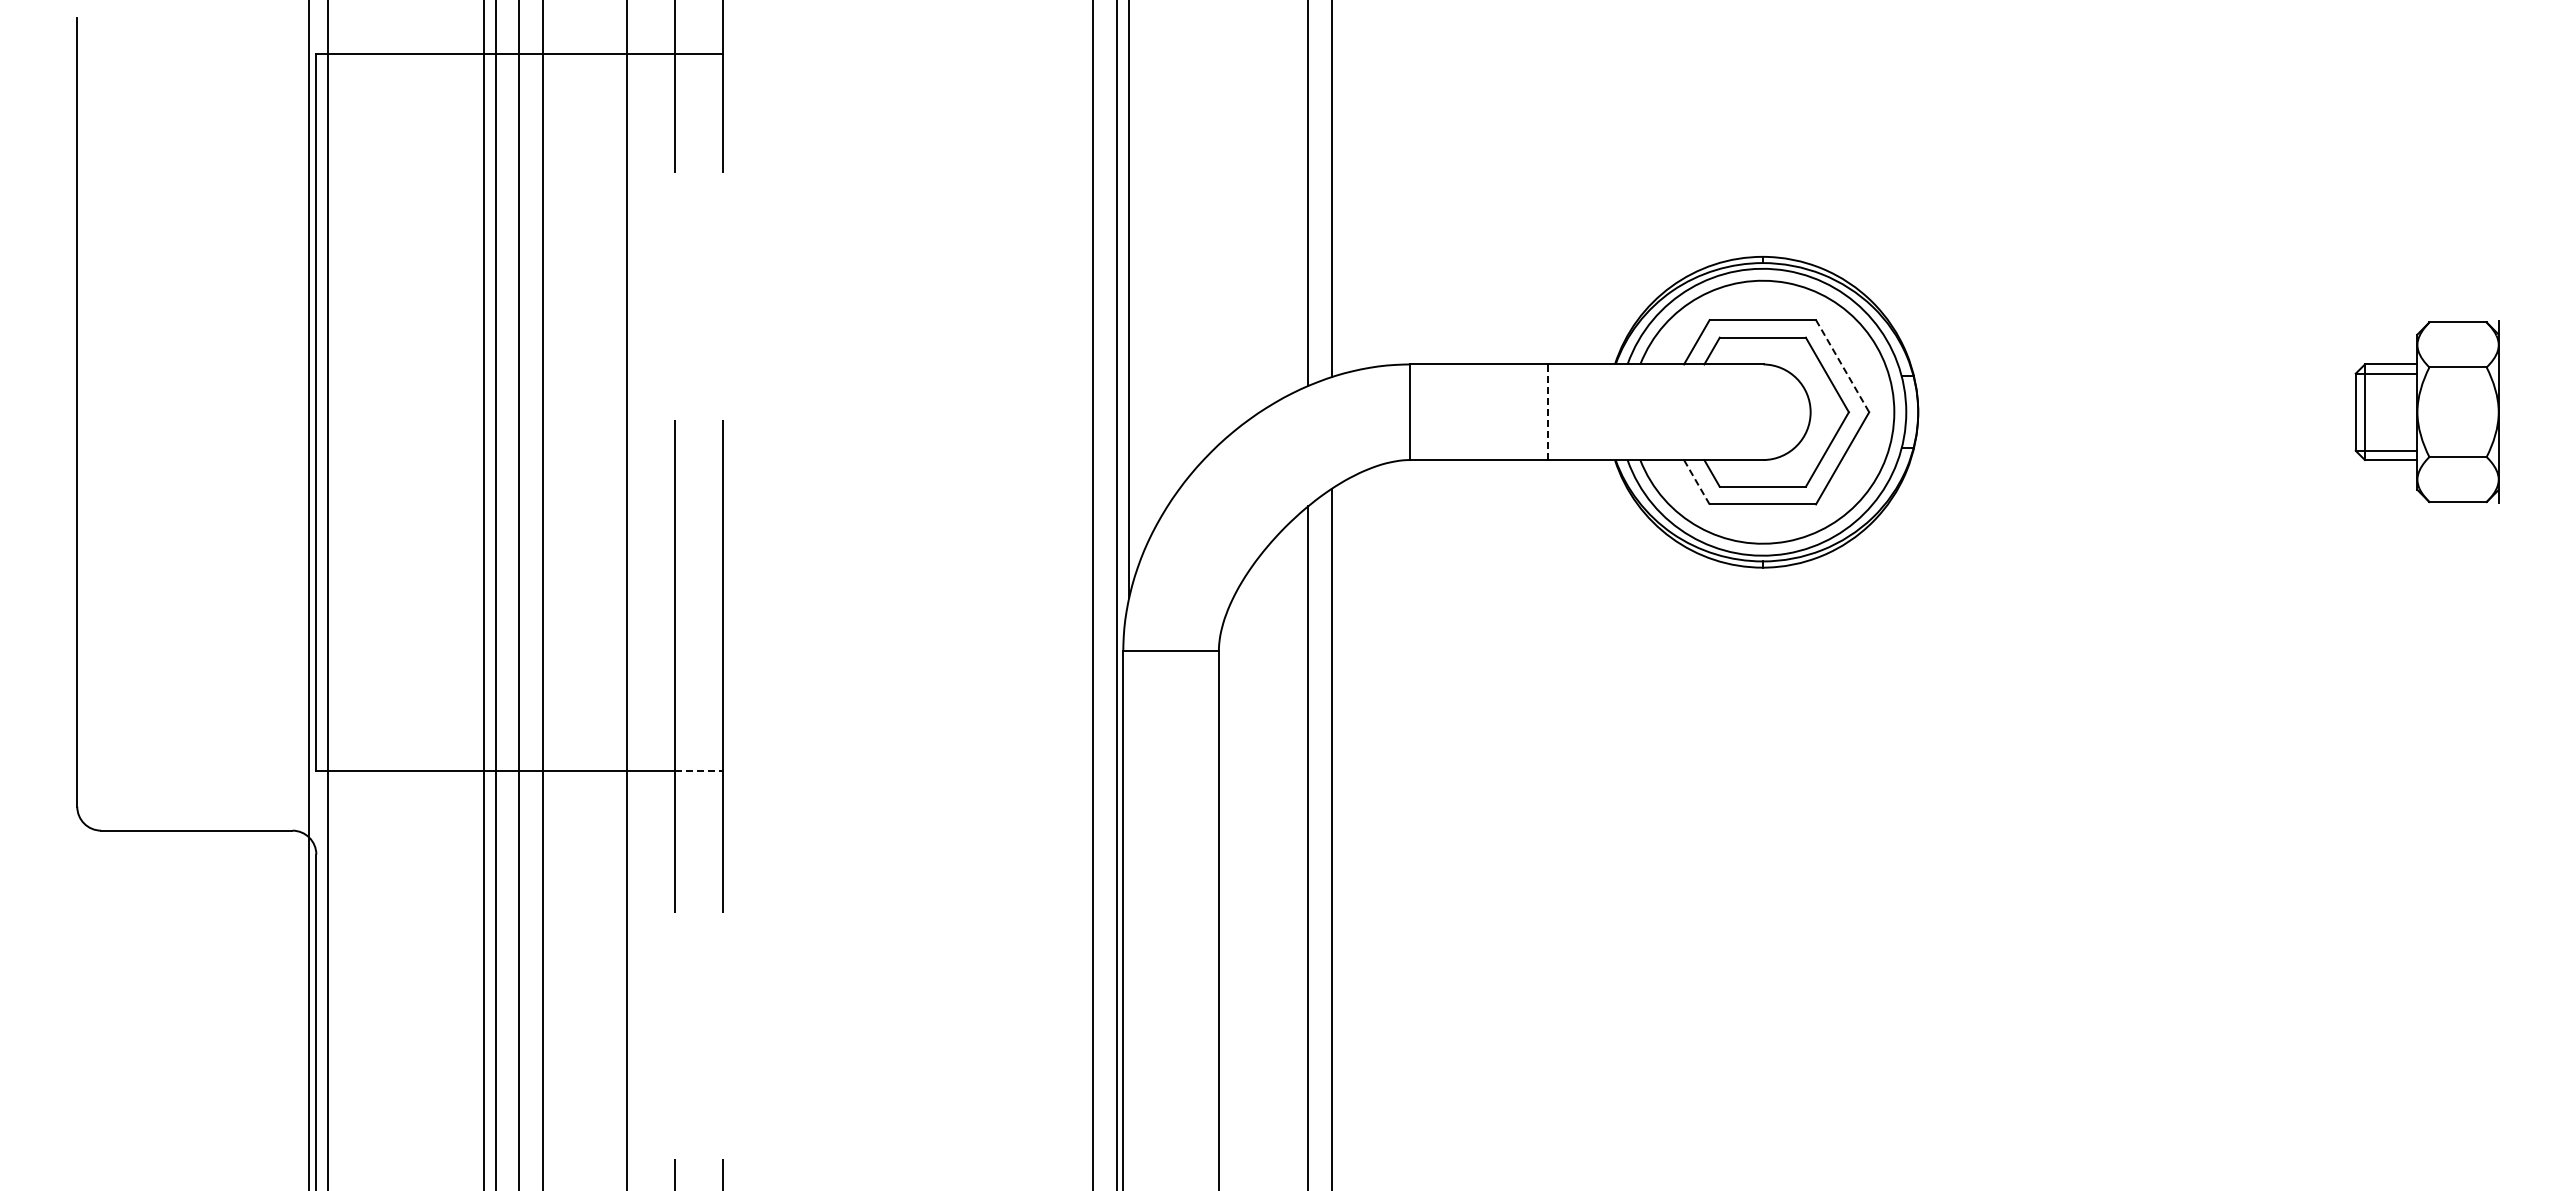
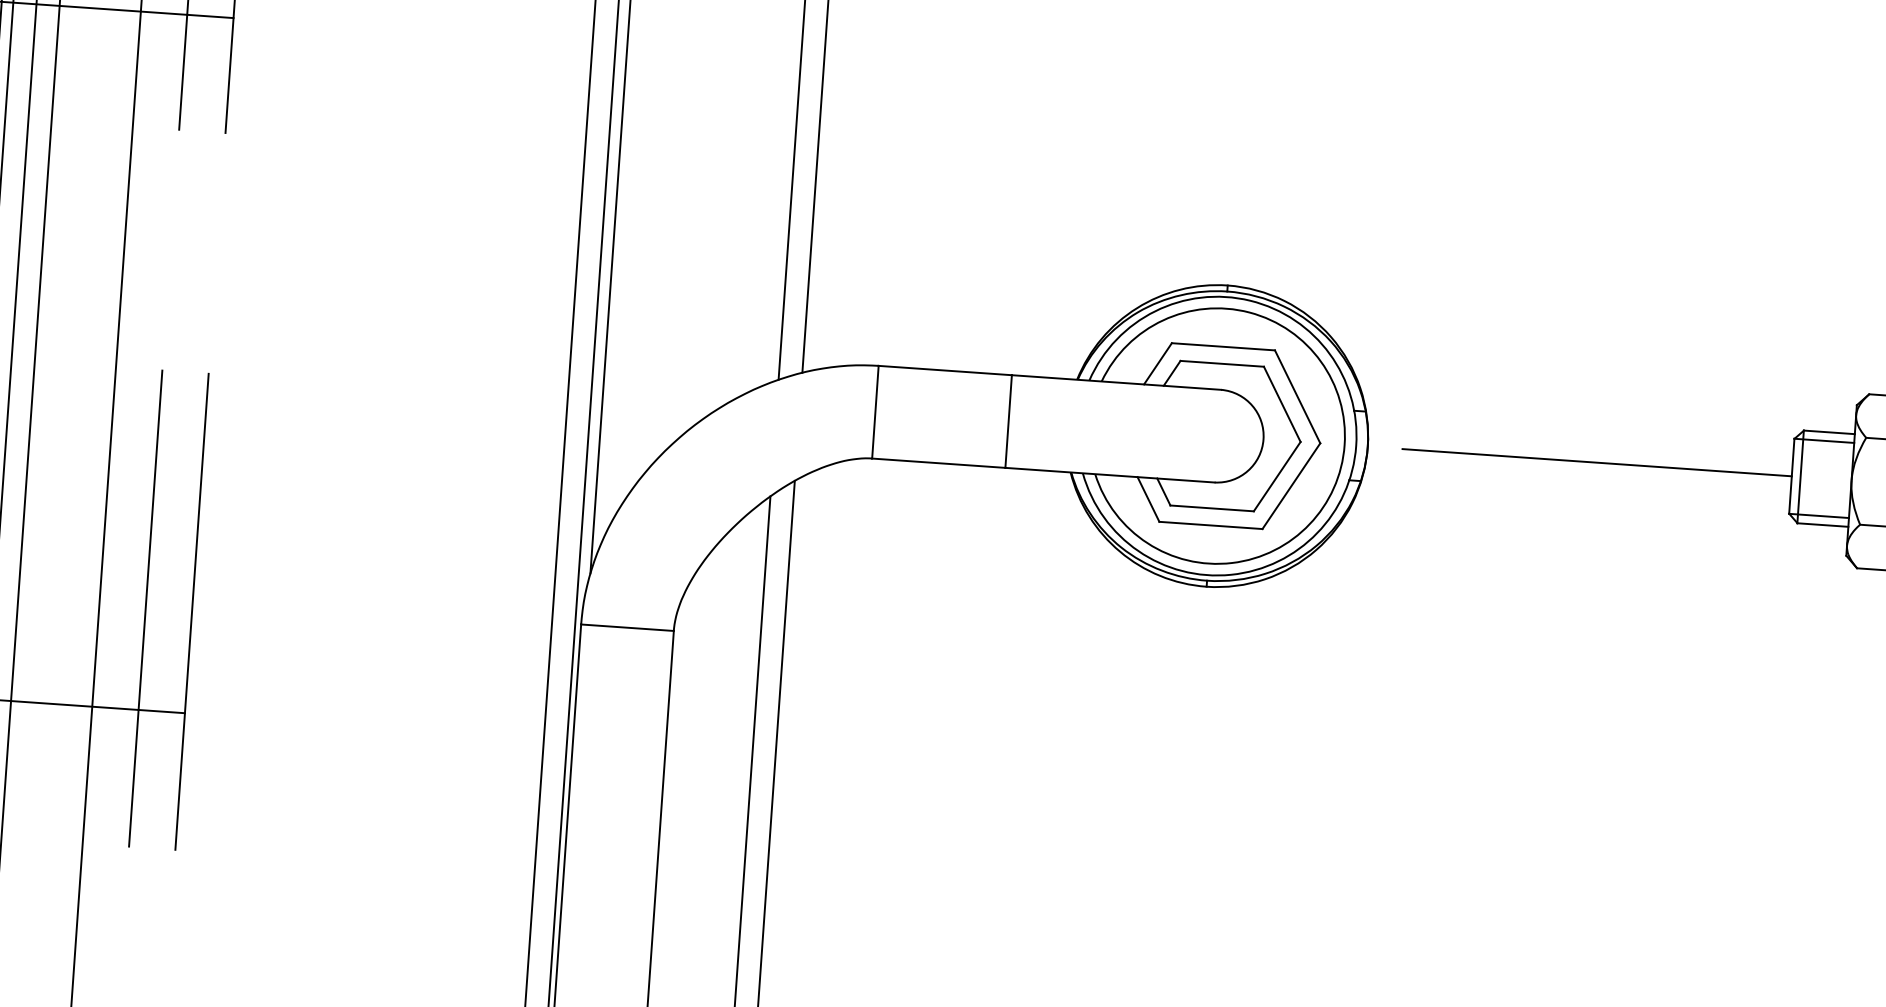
line: (1842, 366) -> (1297, 397), dashed -> solid
line: (1547, 412) -> (1008, 421), dashed -> solid
line: (2154, 412) -> (1596, 462), added
line: (1696, 482) -> (1148, 499), dashed -> solid
line: (698, 770) -> (161, 711), dashed -> solid

